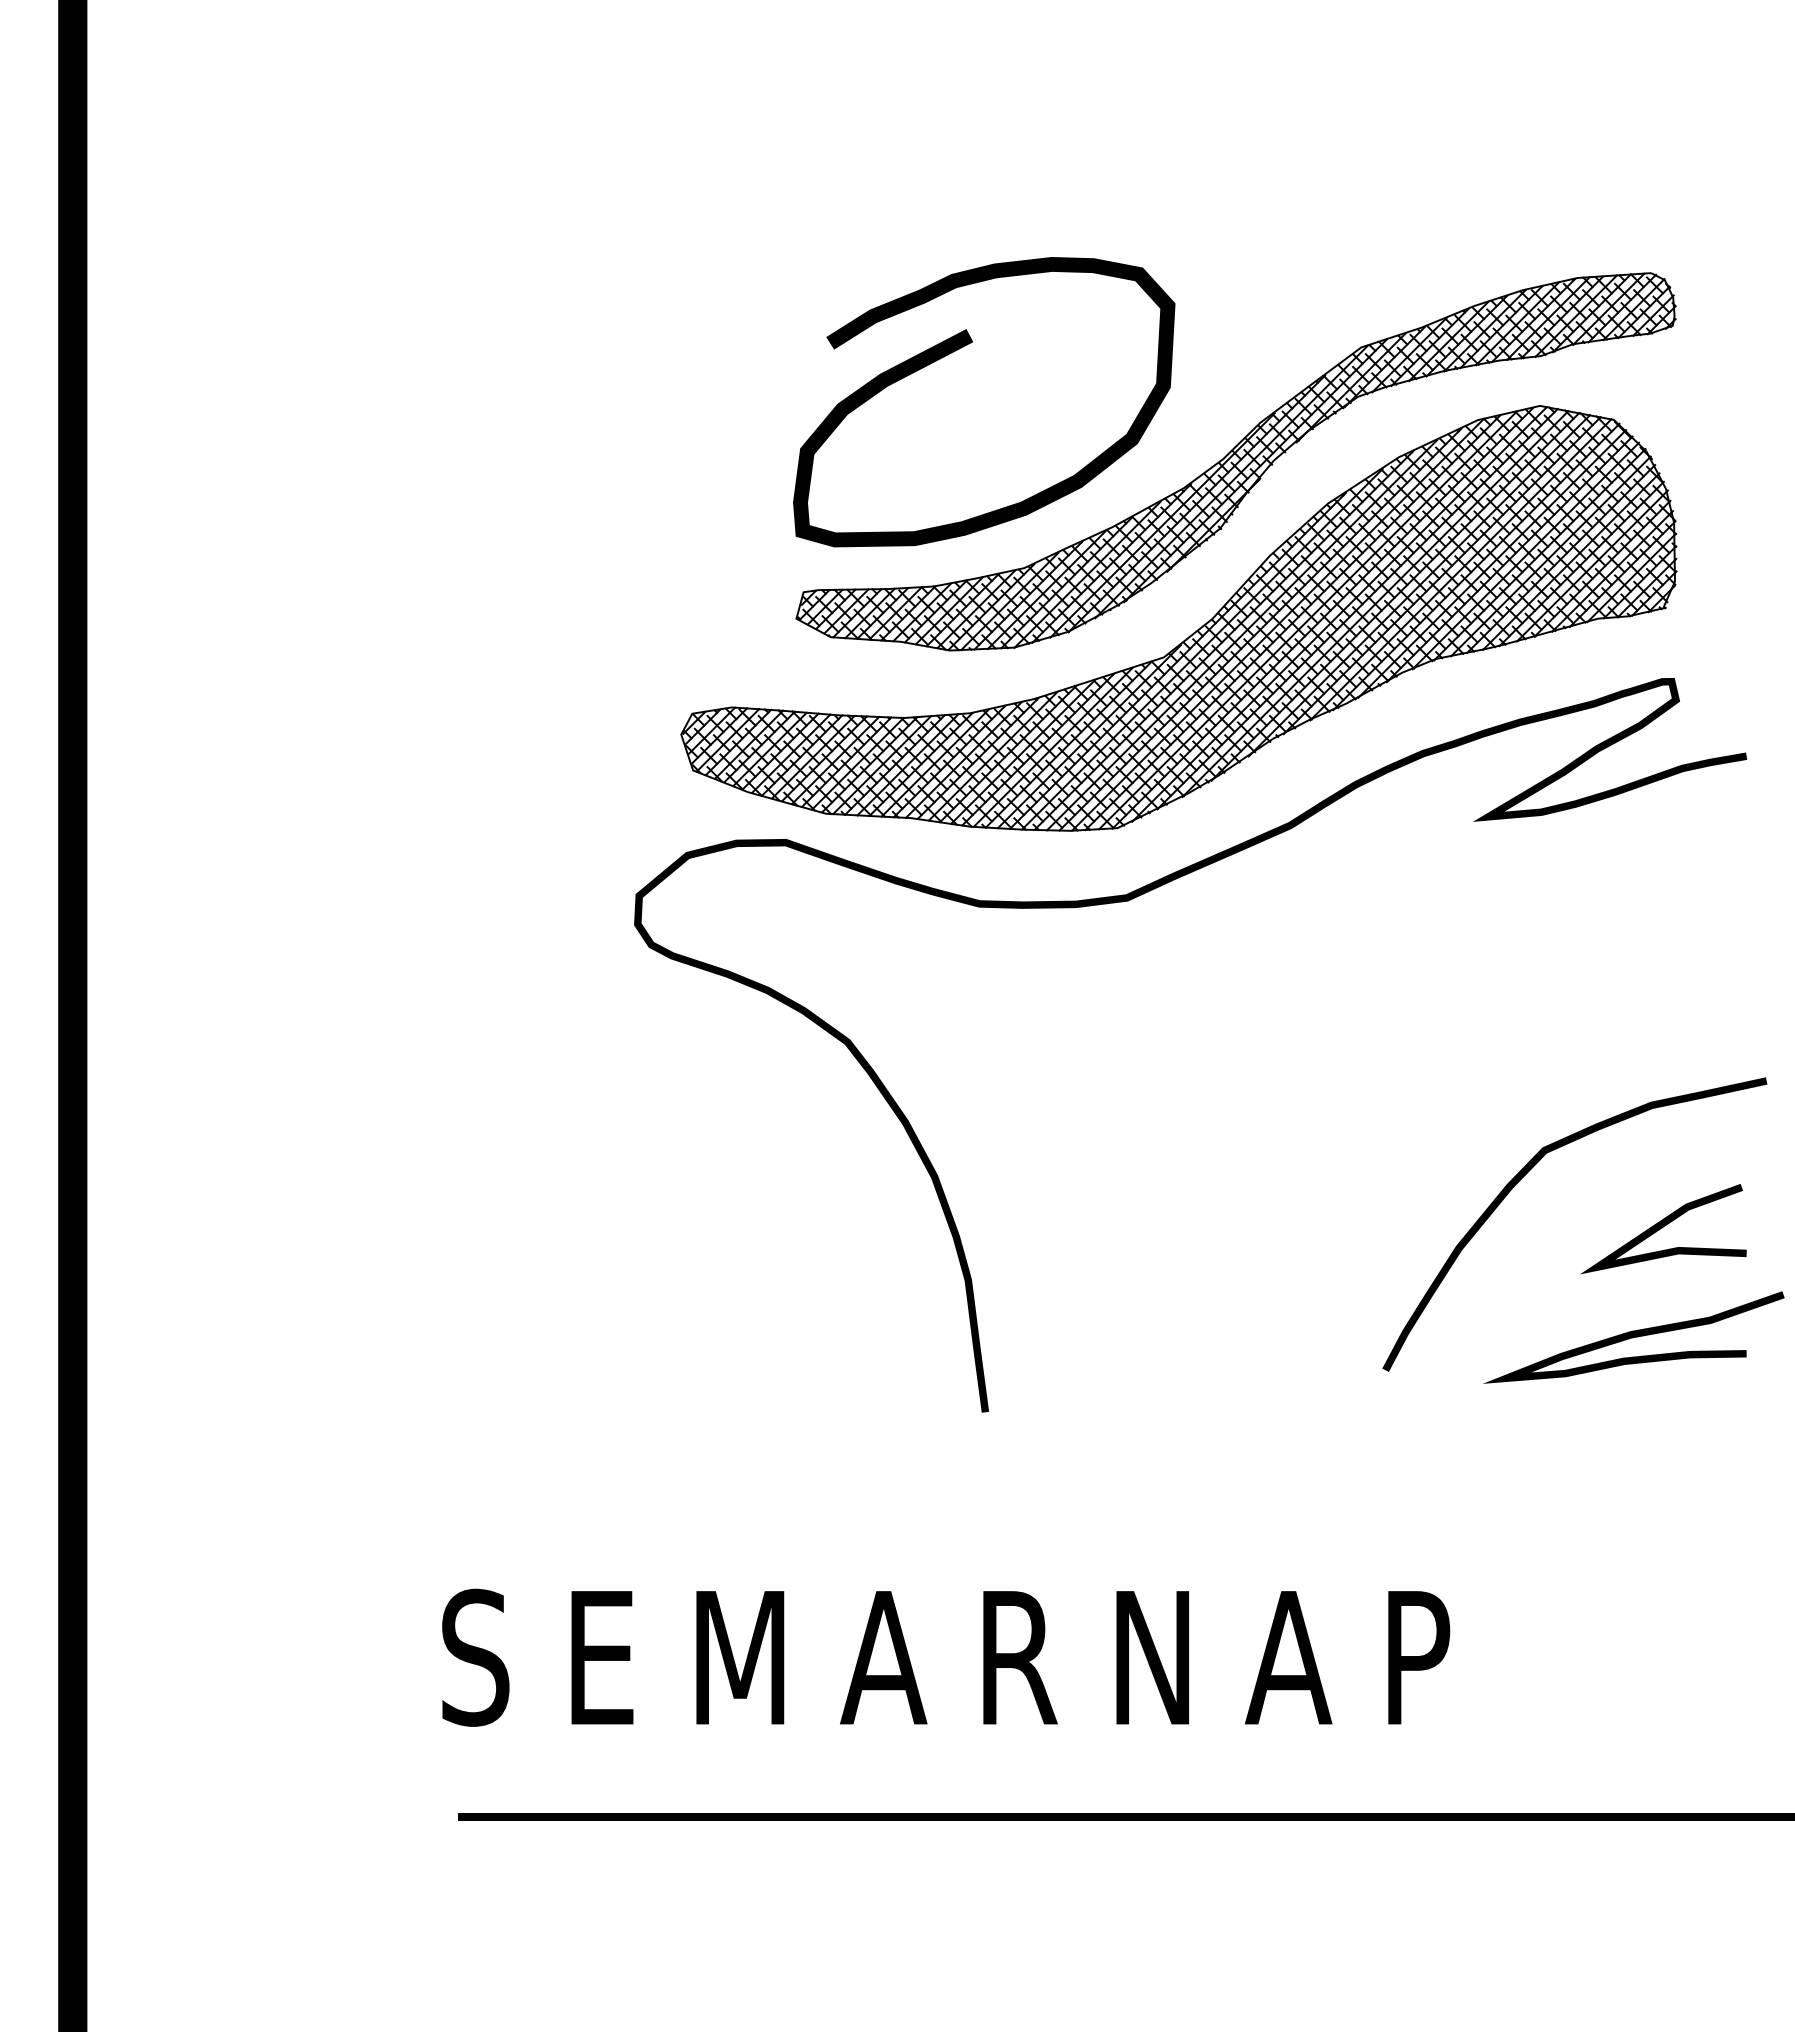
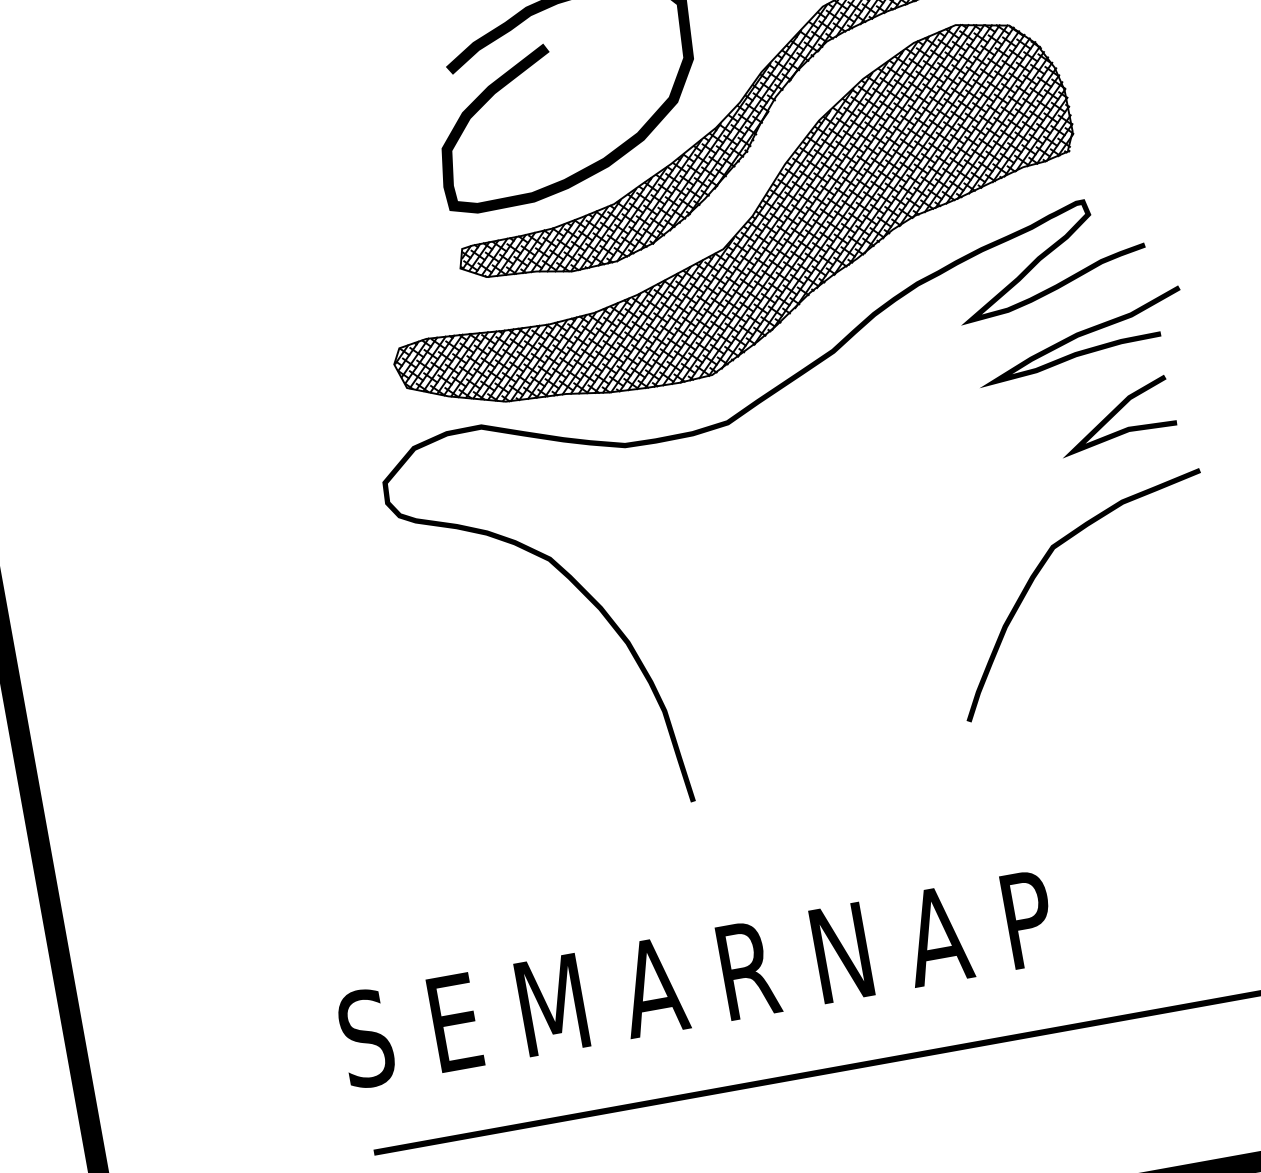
line: (1662, 1228) -> (1114, 415), moved
curve: (1633, 1337) -> (1079, 336), moved

